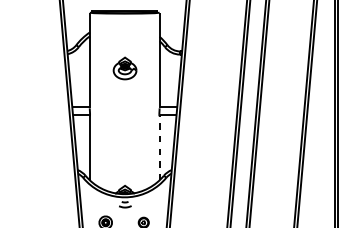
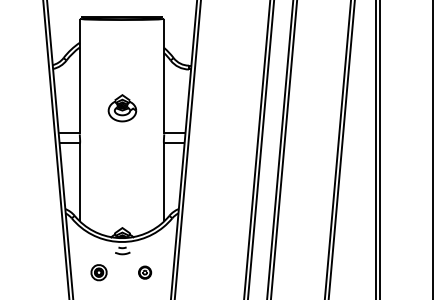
part: (125, 68) -> (122, 108), moved
line: (159, 147) -> (164, 181), dashed -> solid

